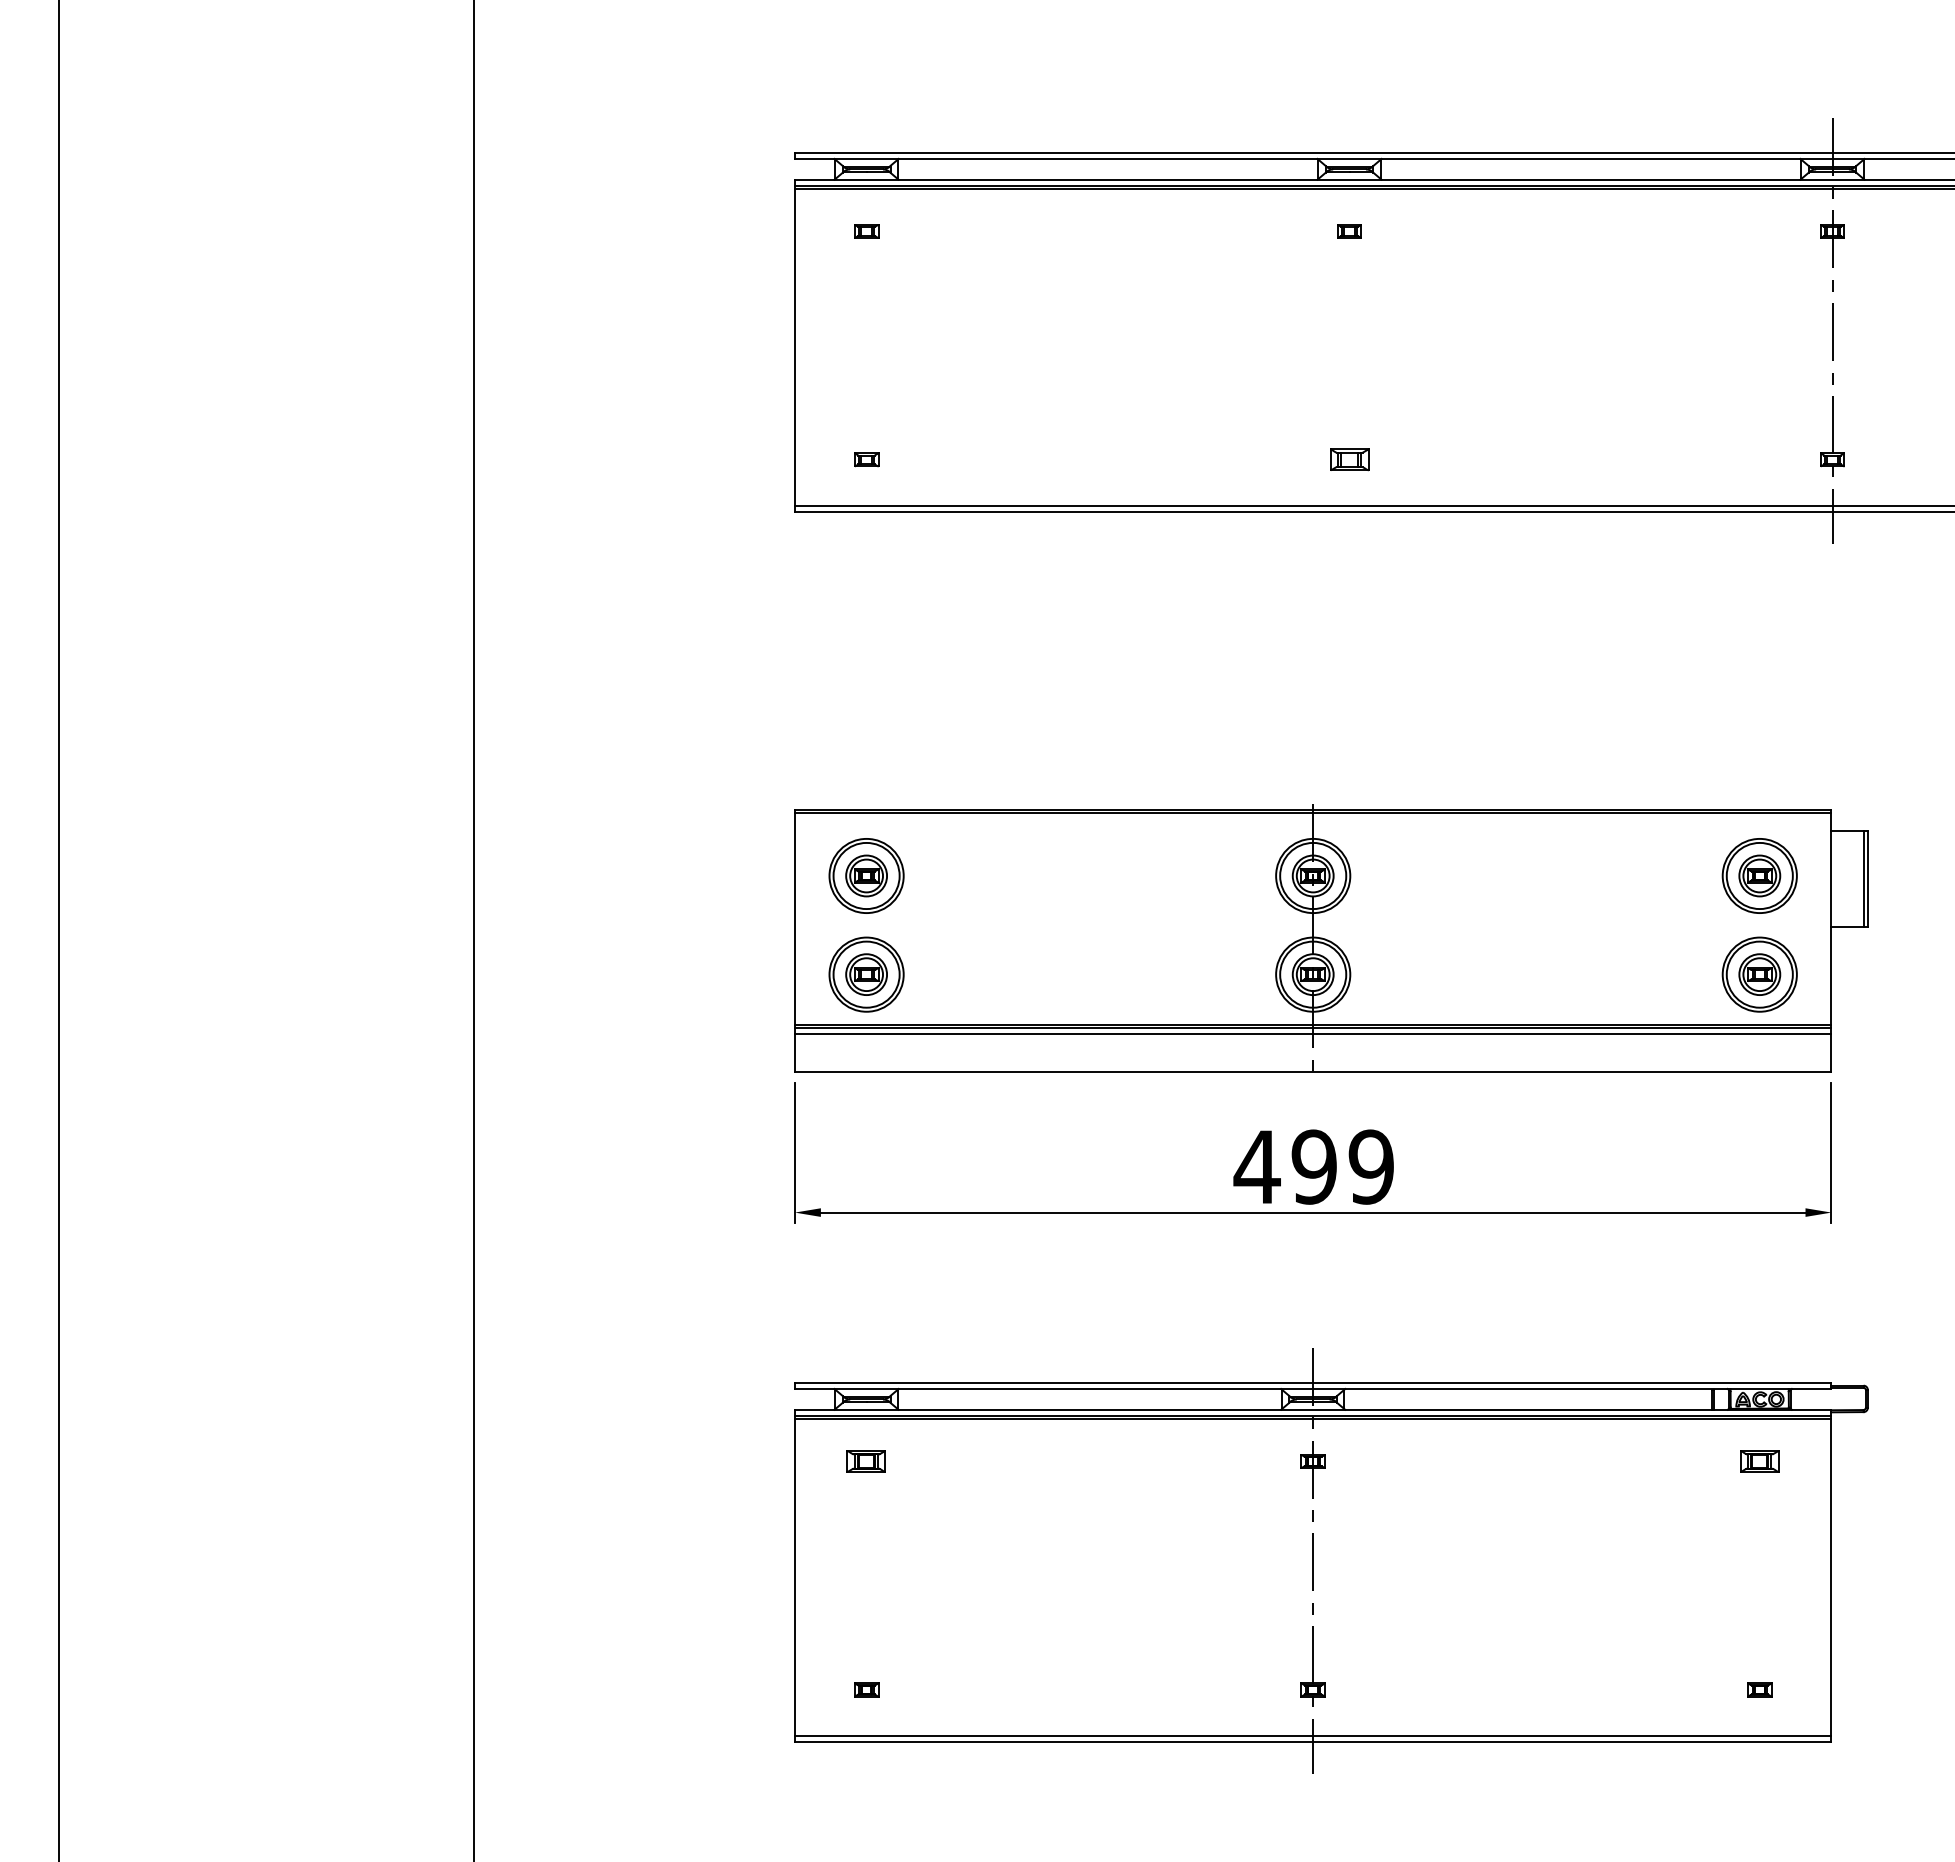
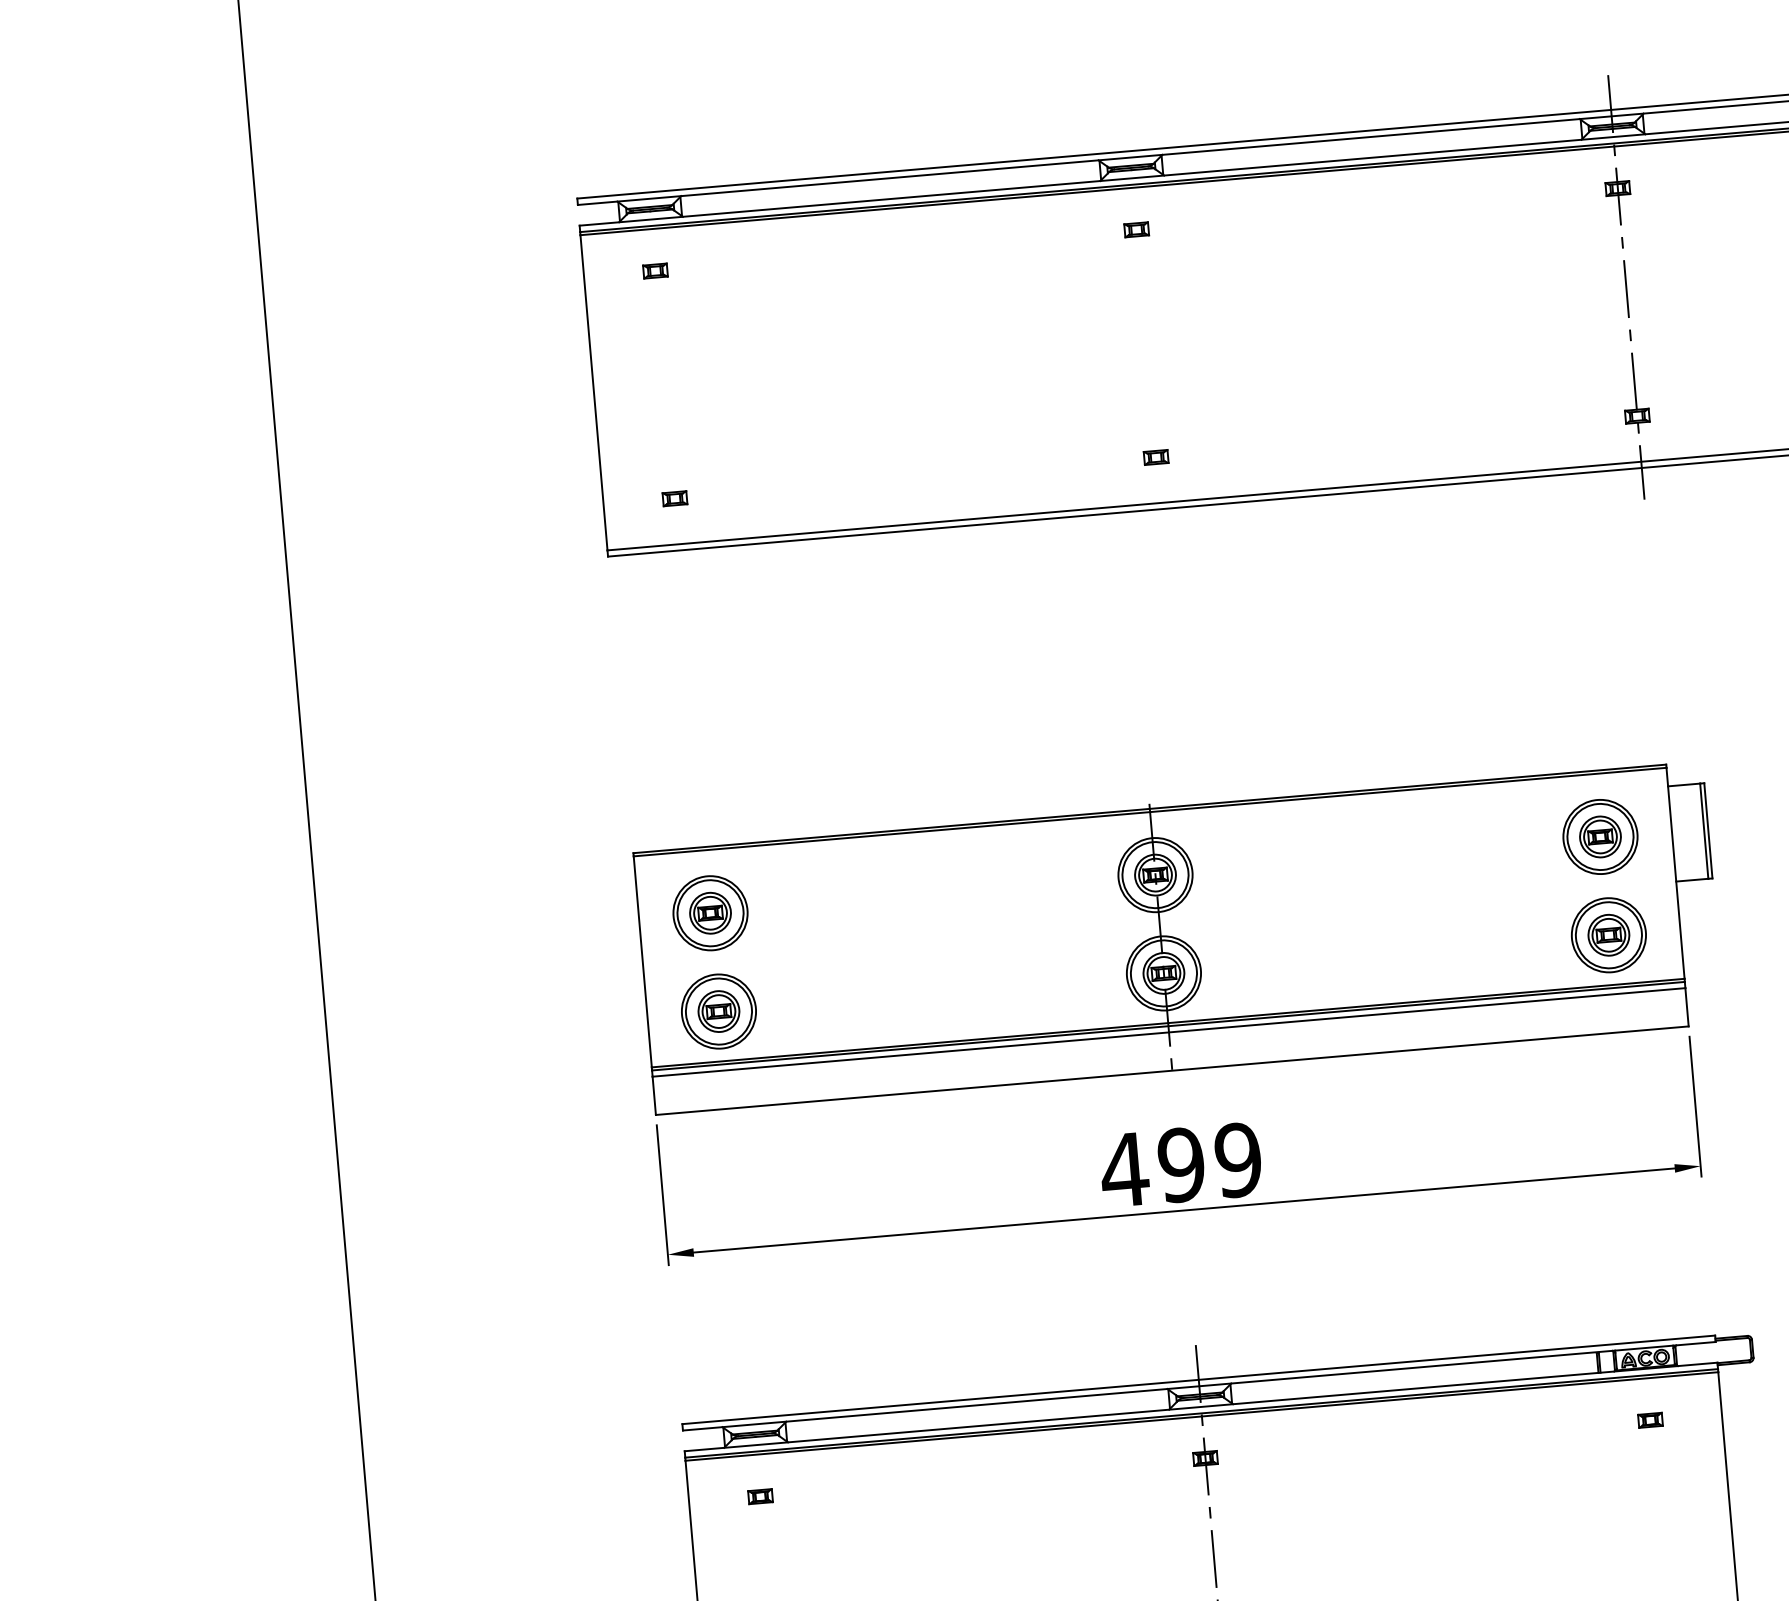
part: (1349, 459) -> (1156, 457), size x0.62
part: (866, 1461) -> (760, 1496), size x0.62
part: (1759, 1461) -> (1650, 1420), size x0.62

